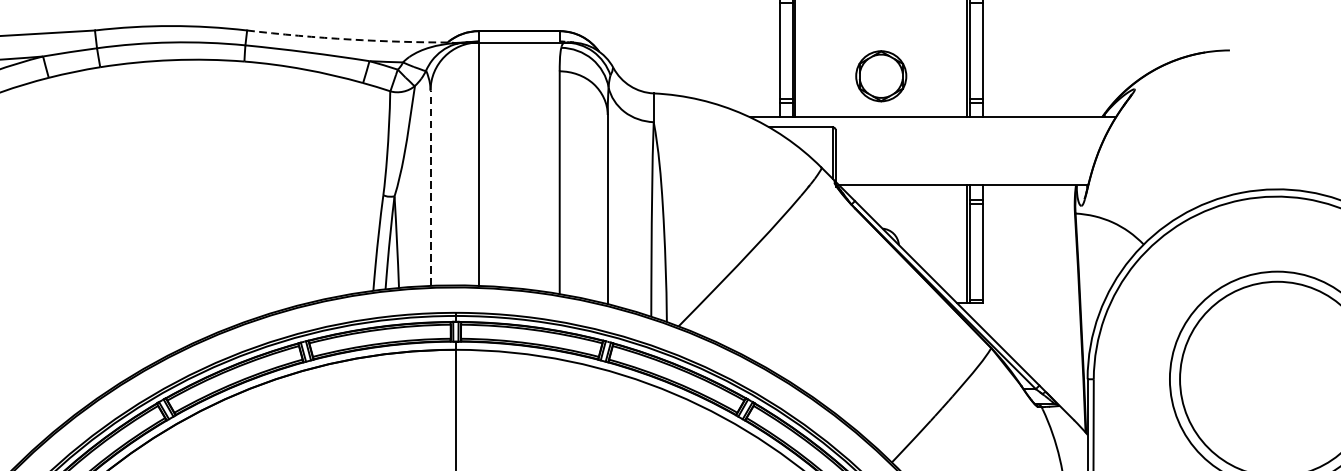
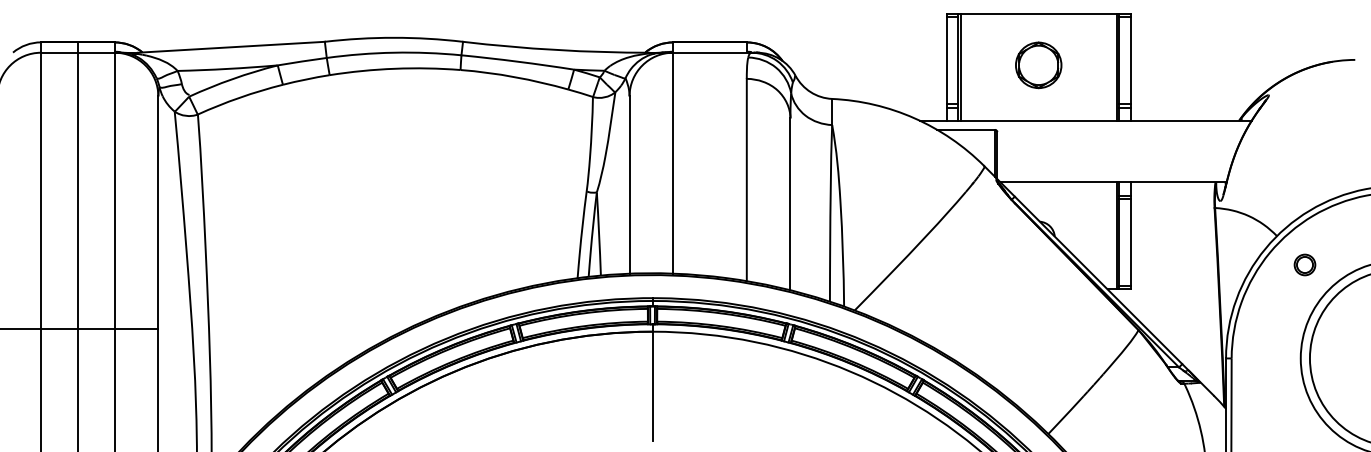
arc: (350, 40) -> (556, 50), dashed -> solid
part: (881, 76) -> (1038, 65), moved
line: (430, 188) -> (629, 185), dashed -> solid
part: (1174, 275) -> (1304, 264), added

